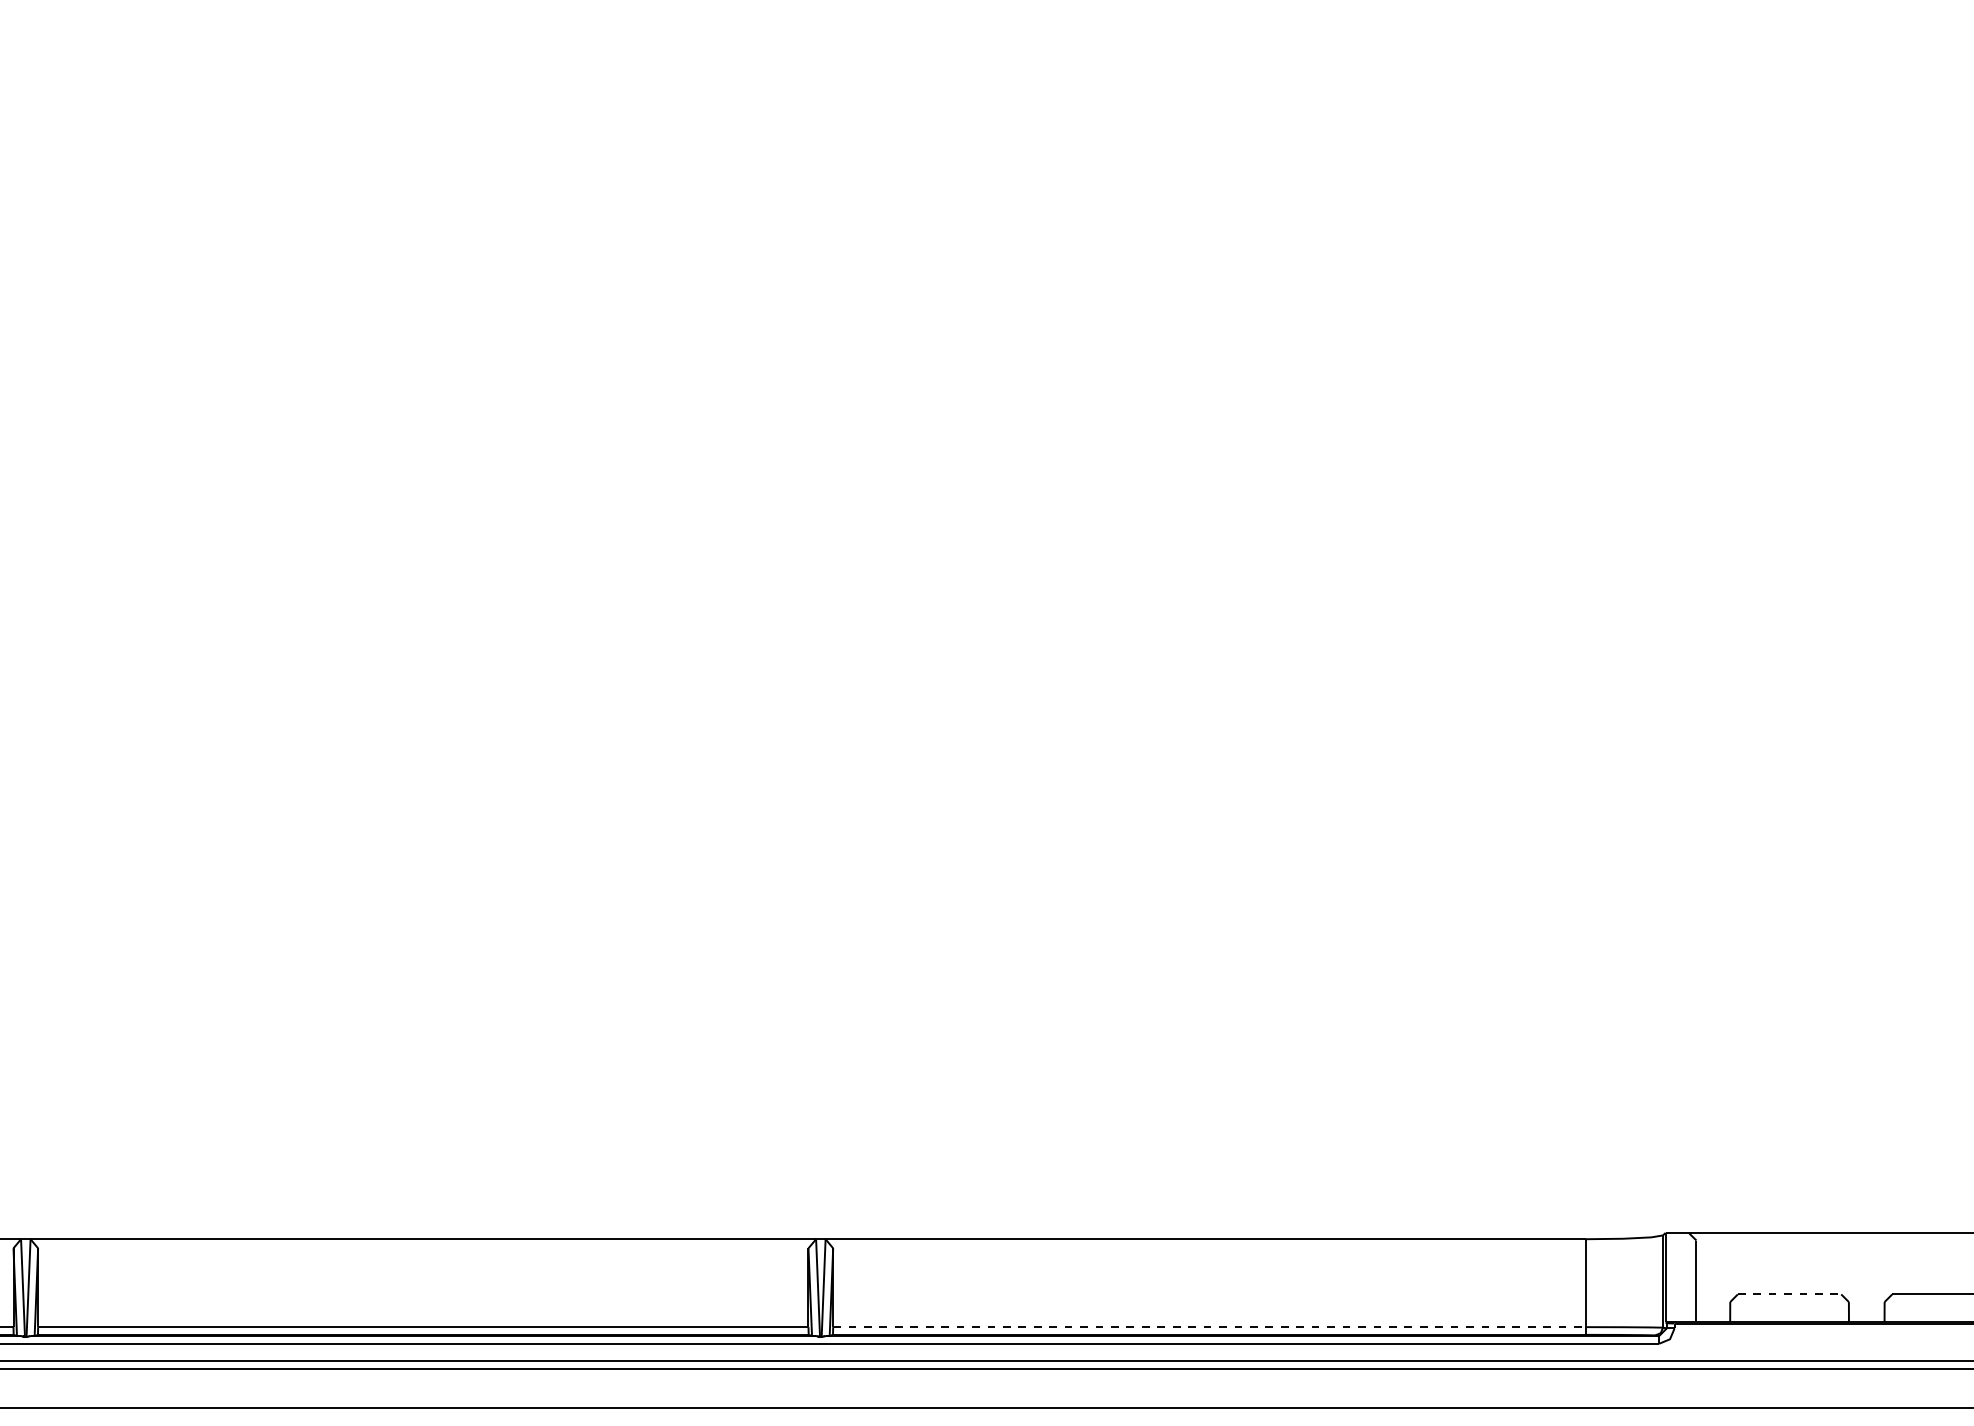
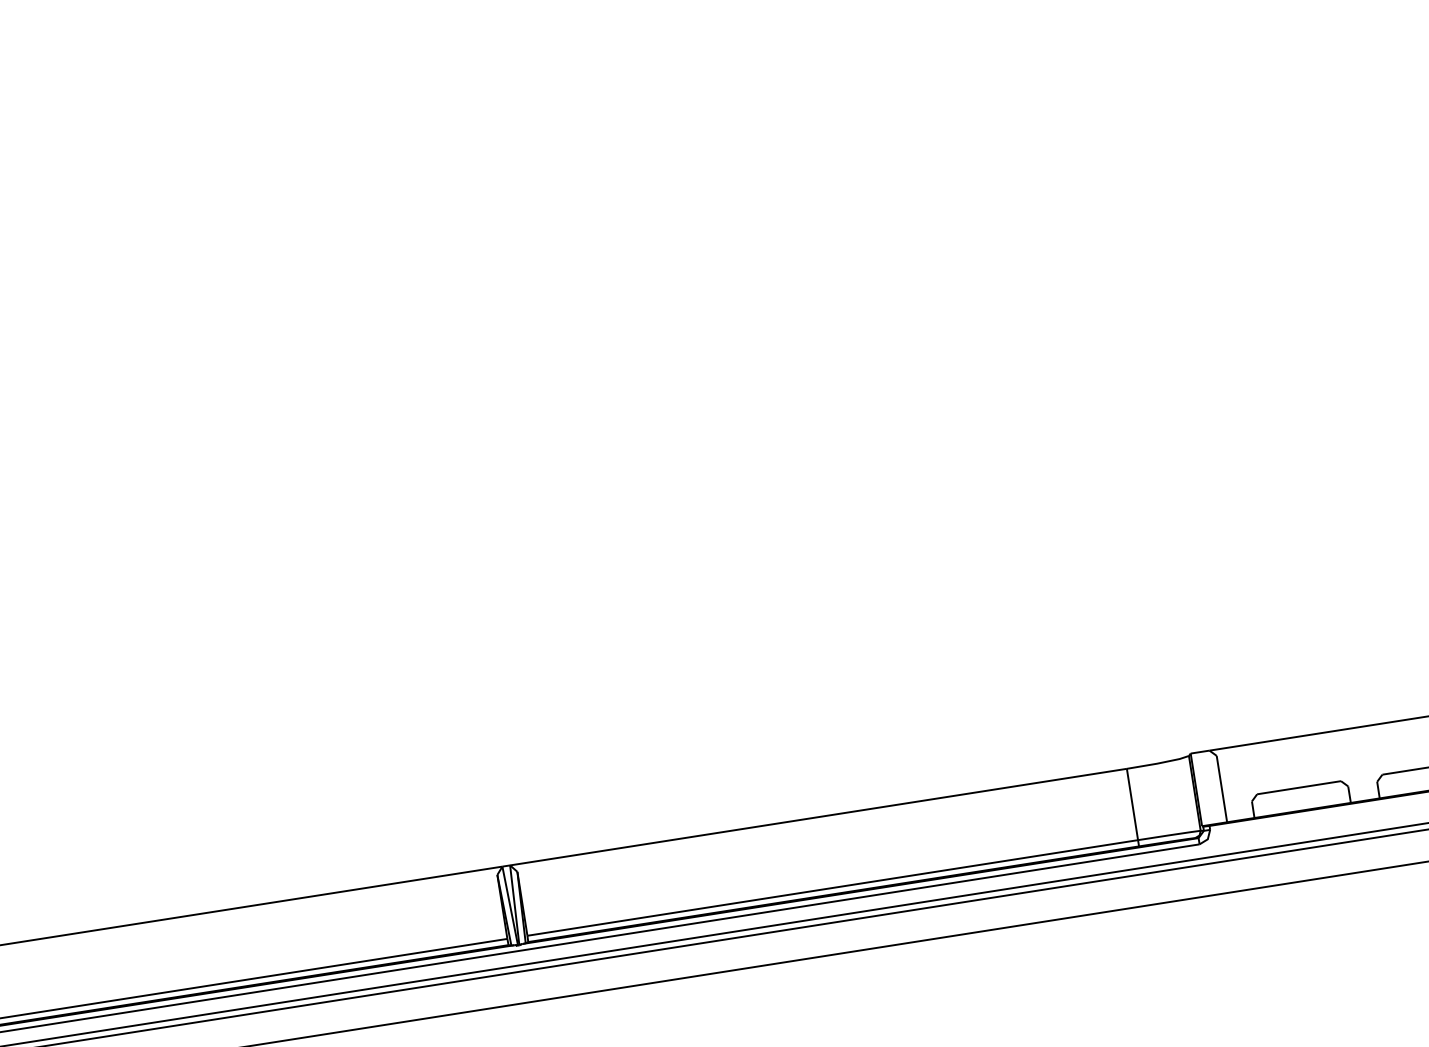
line: (1789, 1294) -> (1299, 787), dashed -> solid
line: (1210, 1327) -> (833, 888), dashed -> solid

